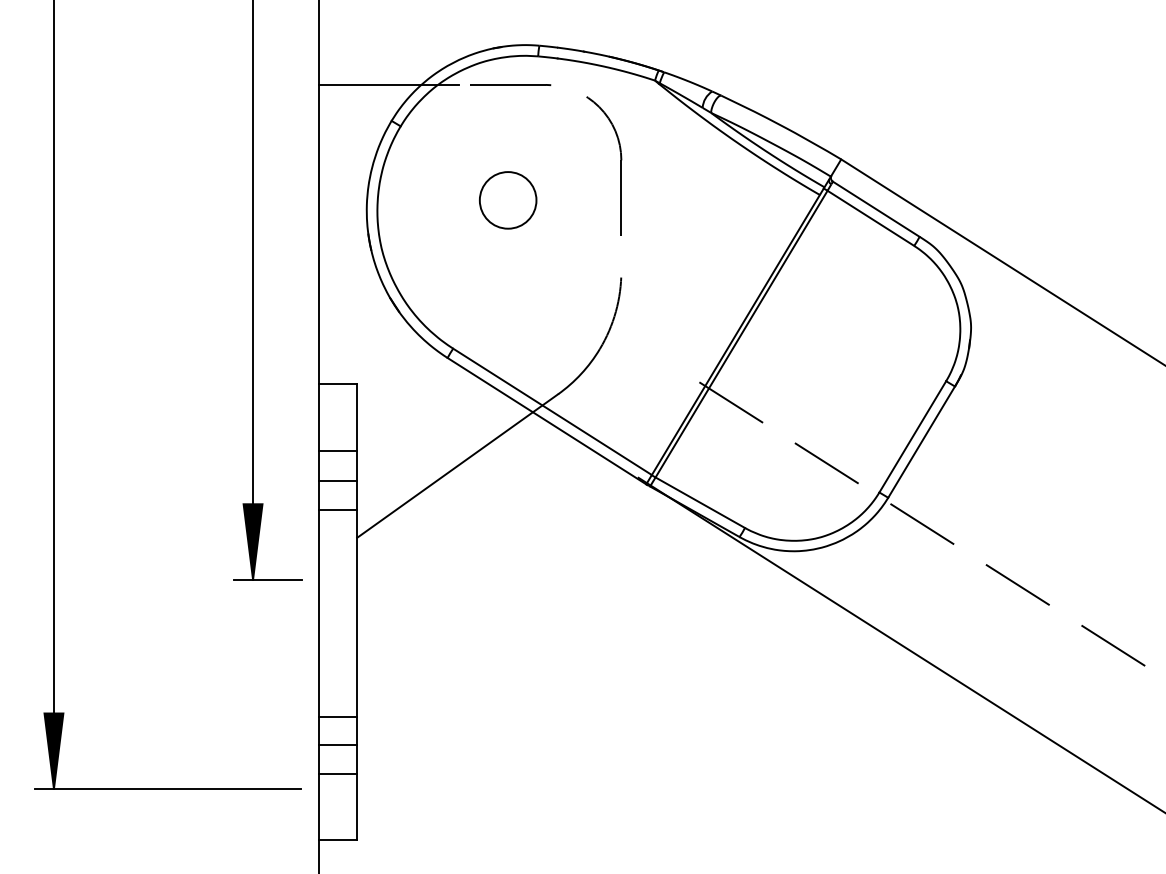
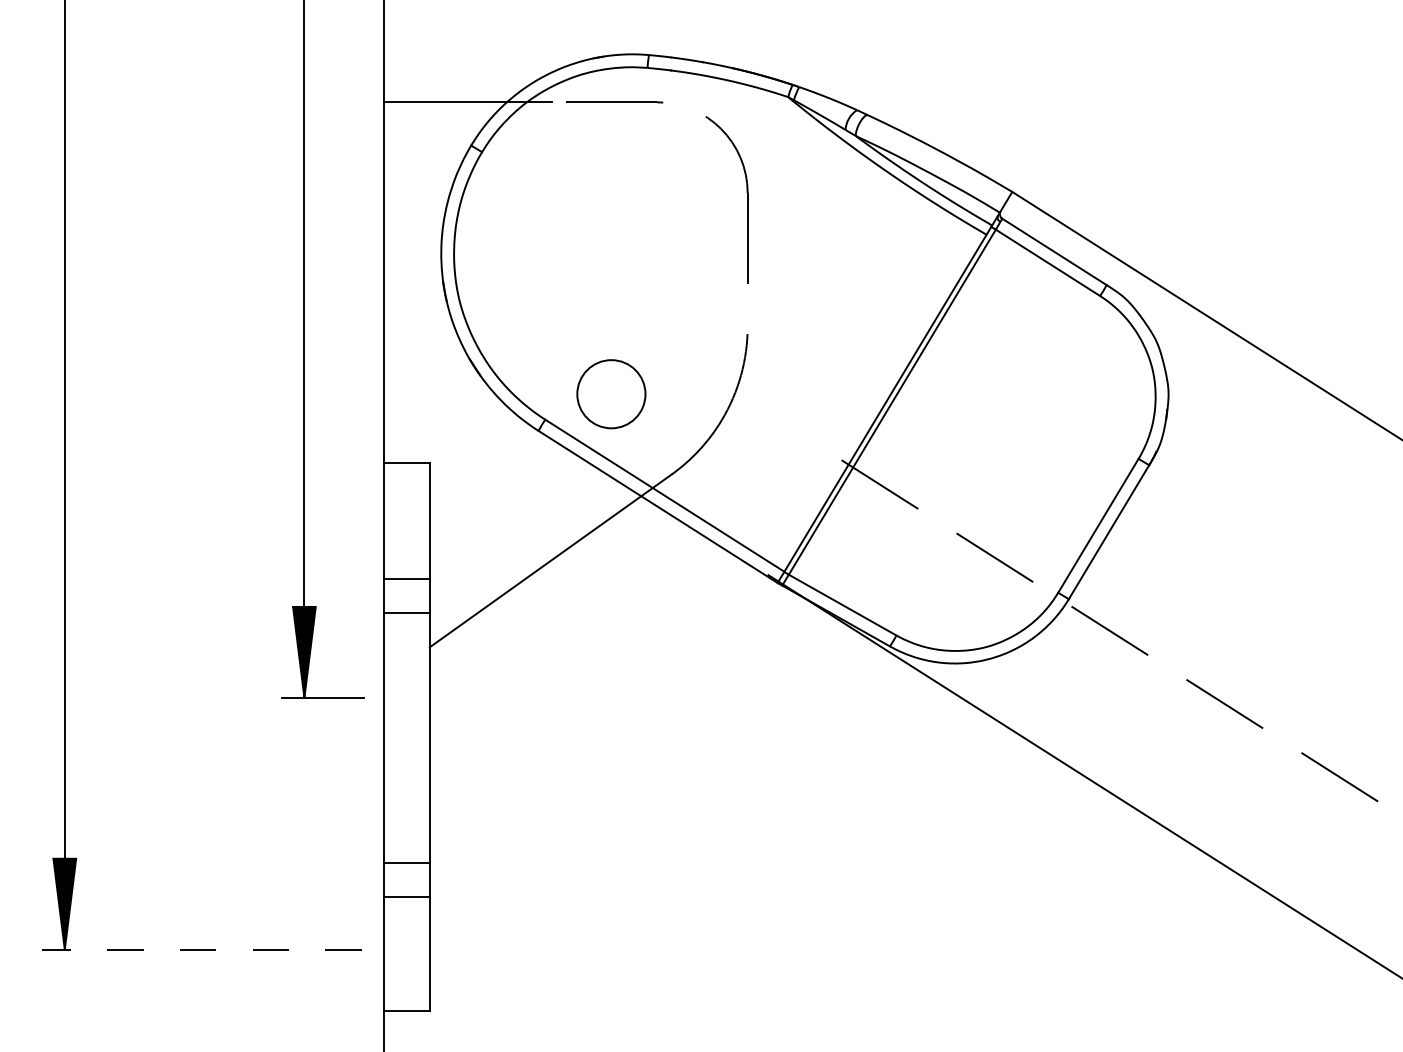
circle: (508, 200) -> (611, 394), moved
line: (337, 451) -> (406, 543), removed
line: (337, 773) -> (406, 931), removed
line: (167, 788) -> (201, 949), solid -> dashed

